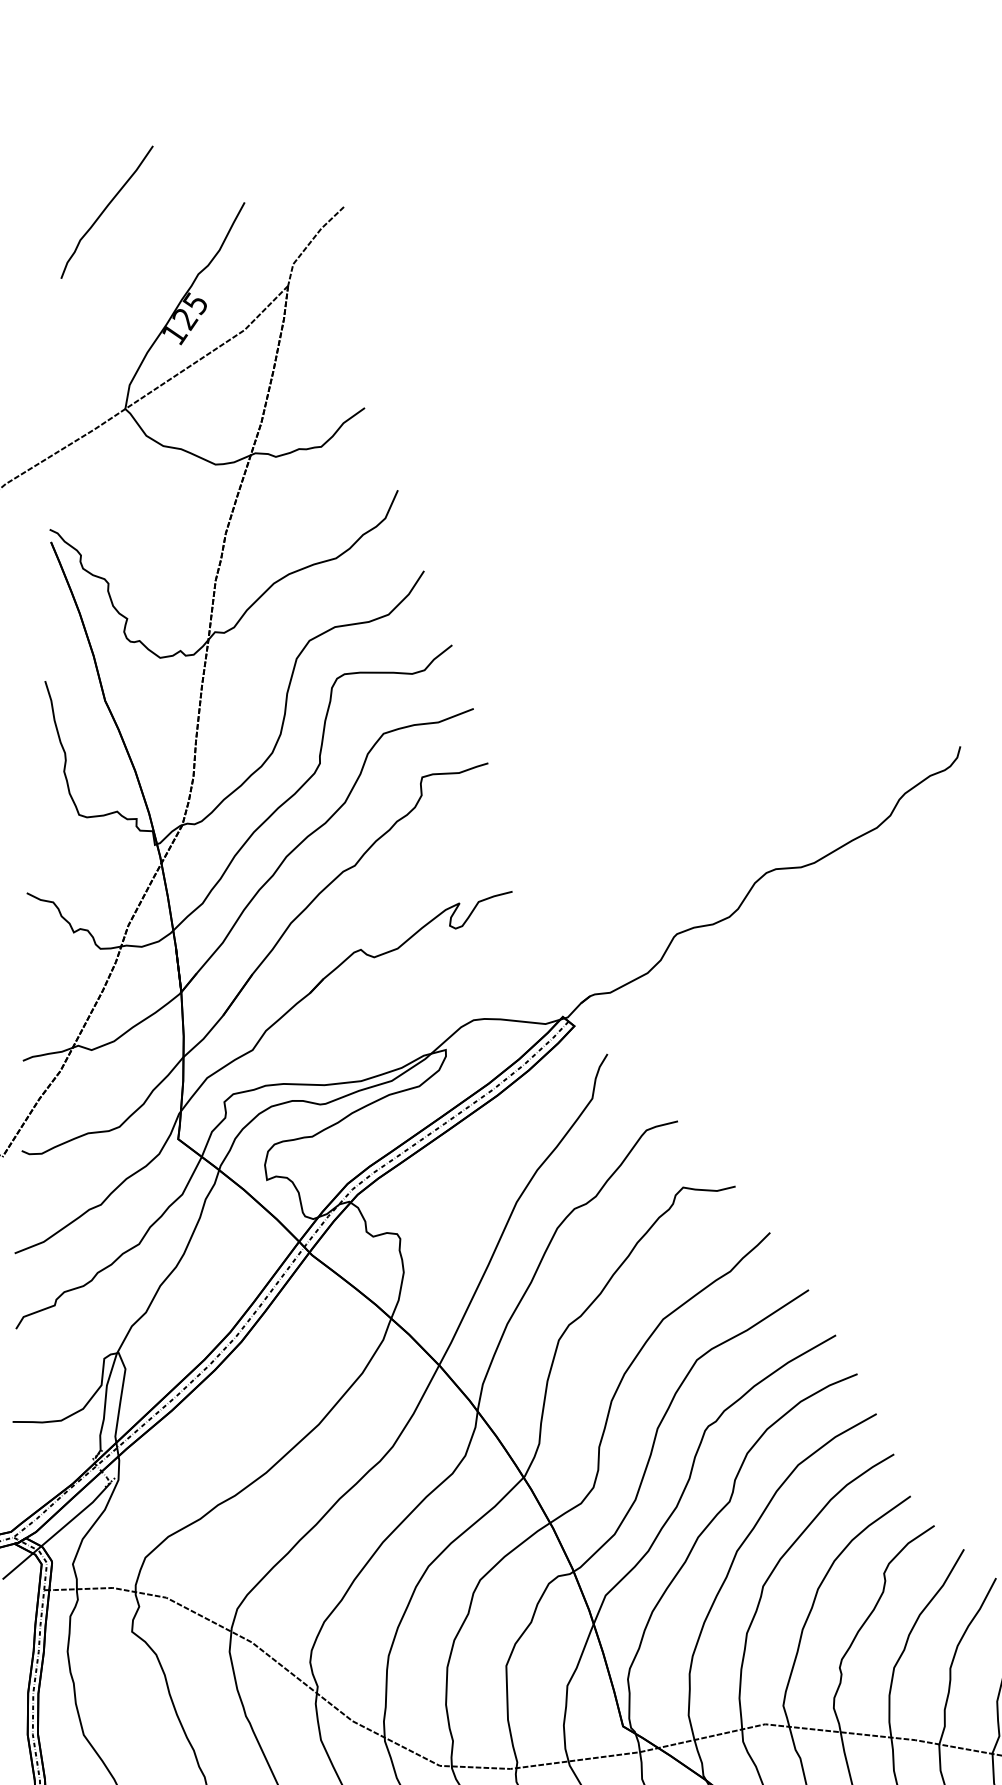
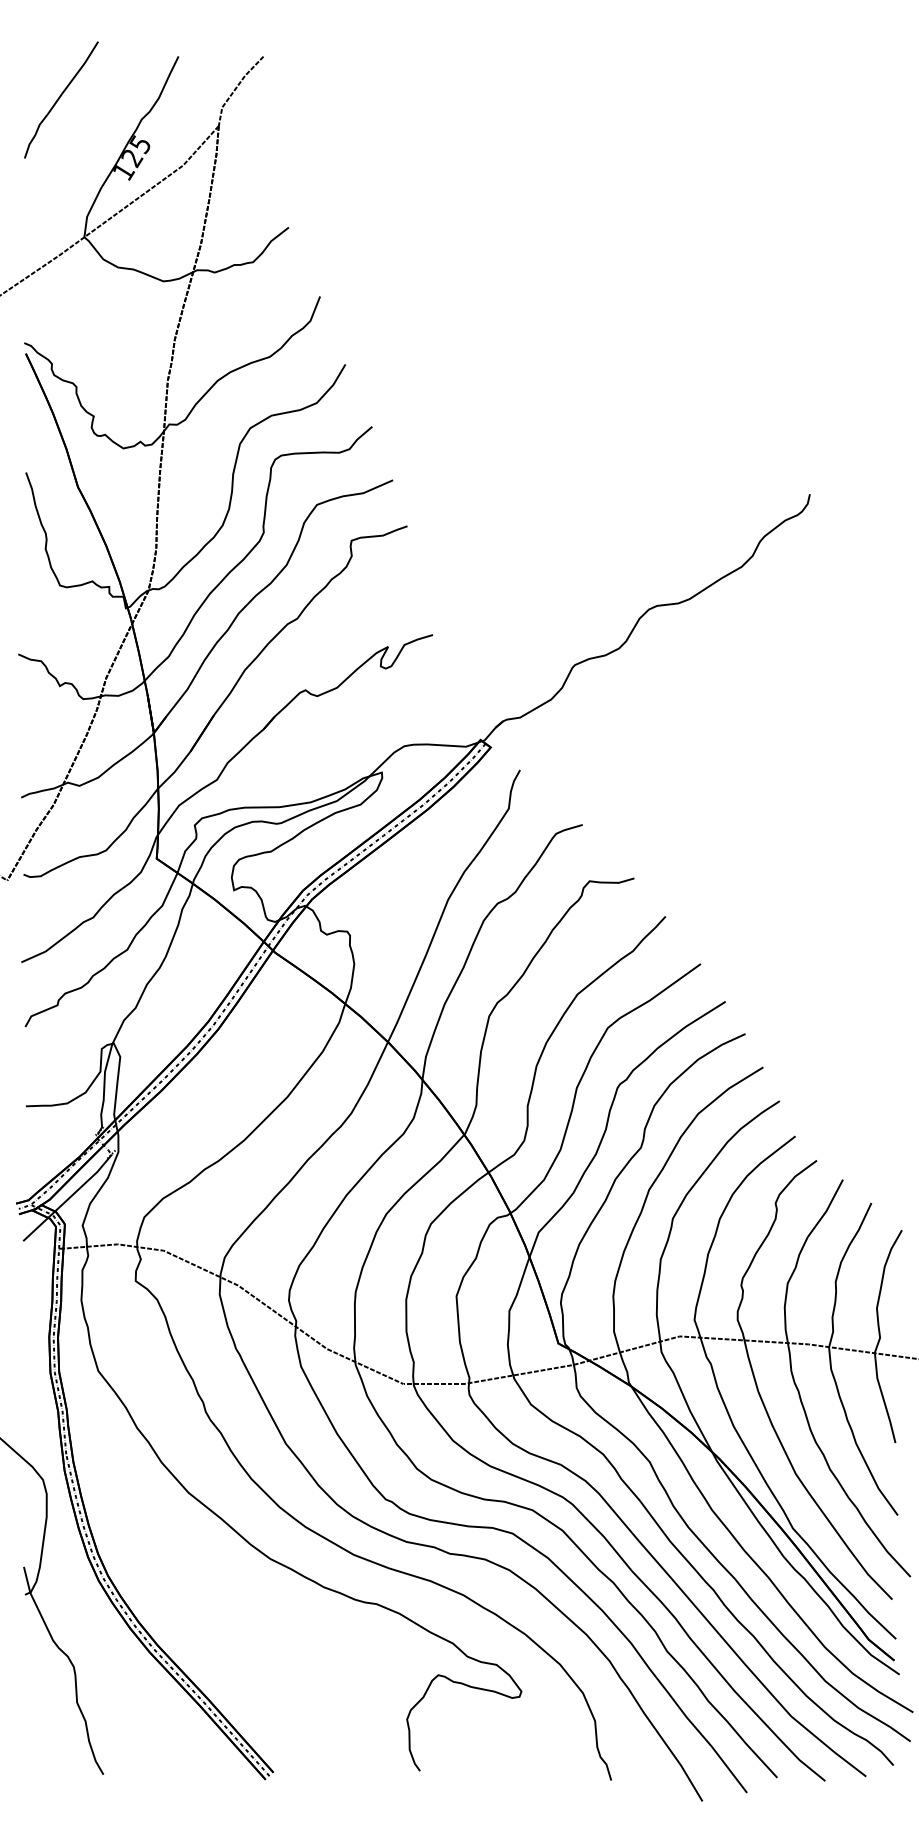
curve: (104, 211) -> (59, 99), moved

